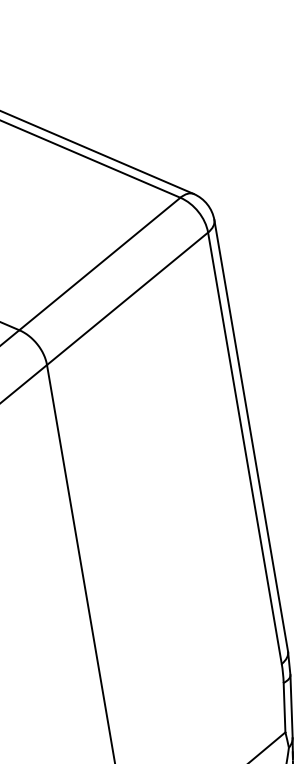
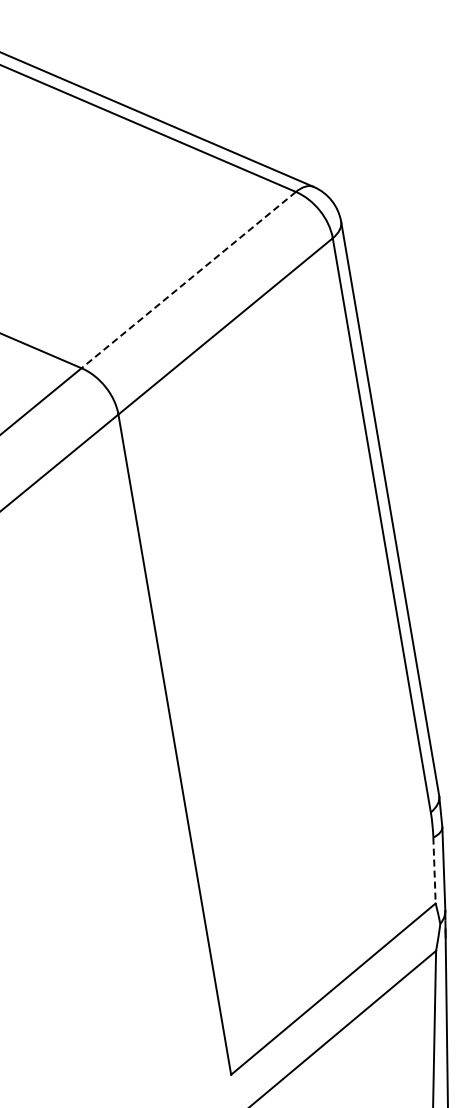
line: (99, 264) -> (188, 280), solid -> dashed
line: (284, 707) -> (434, 870), solid -> dashed

